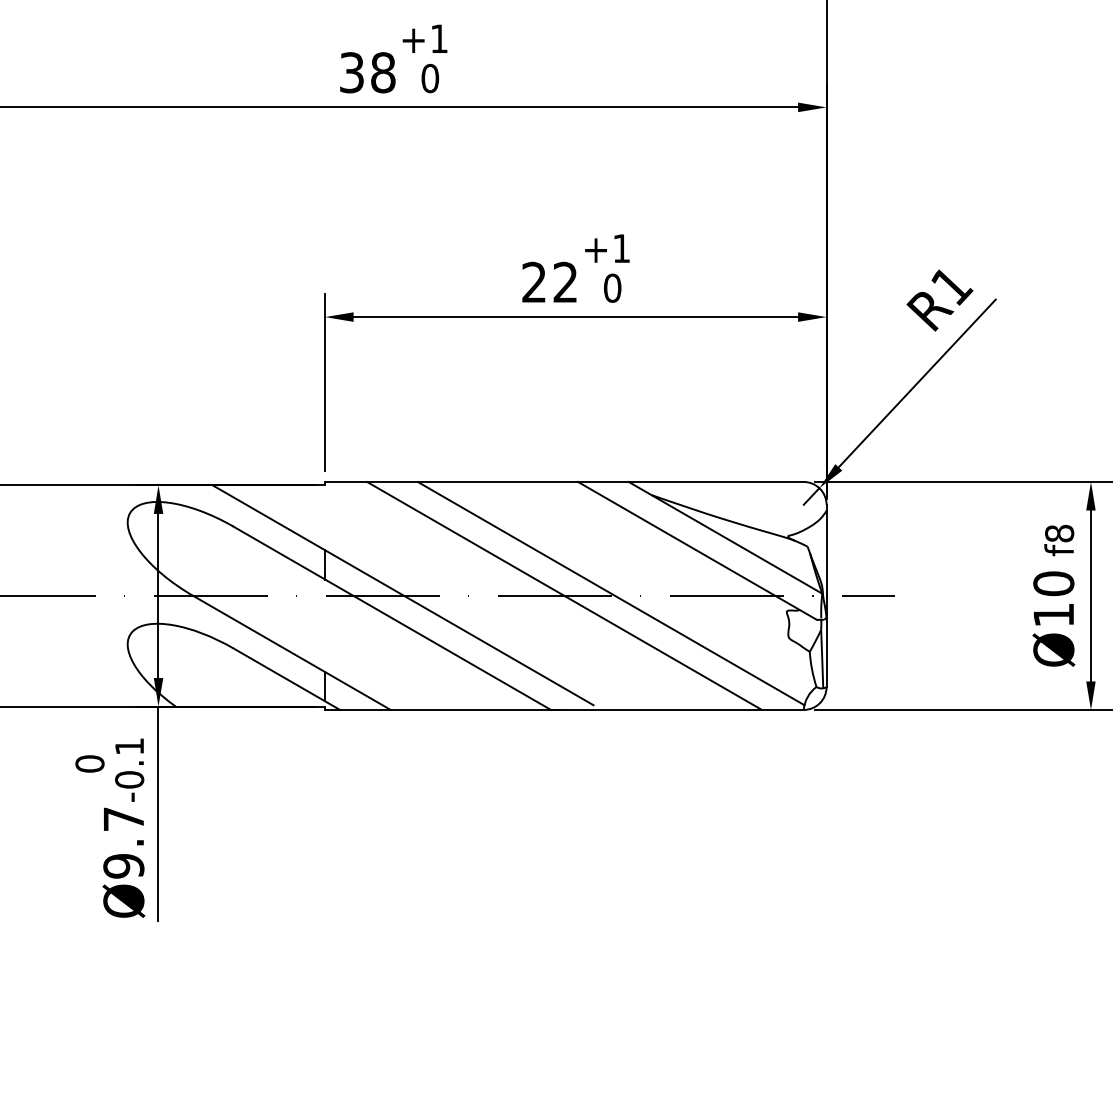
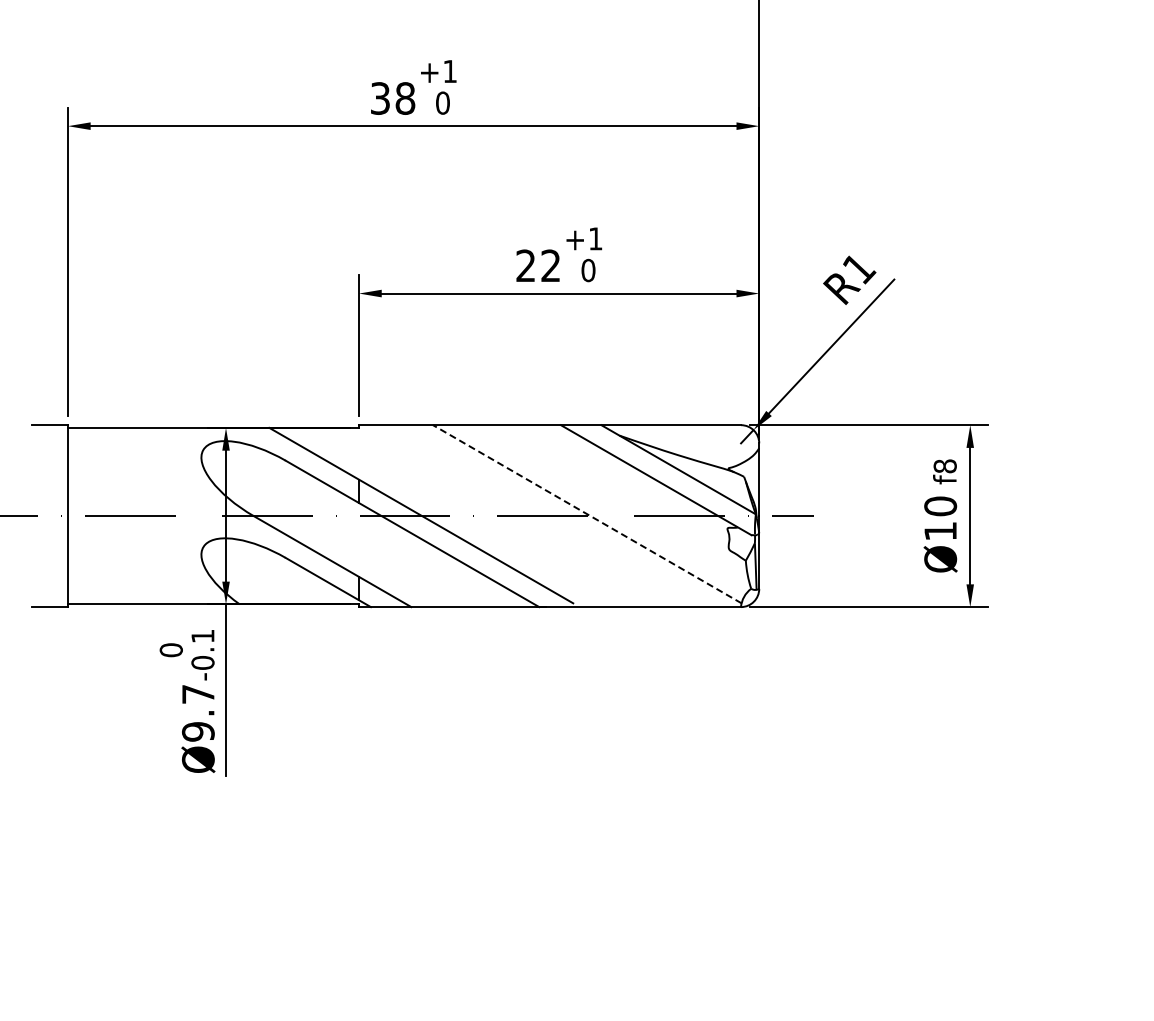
line: (610, 593) -> (586, 514), solid -> dashed
line: (563, 596) -> (549, 516), removed

